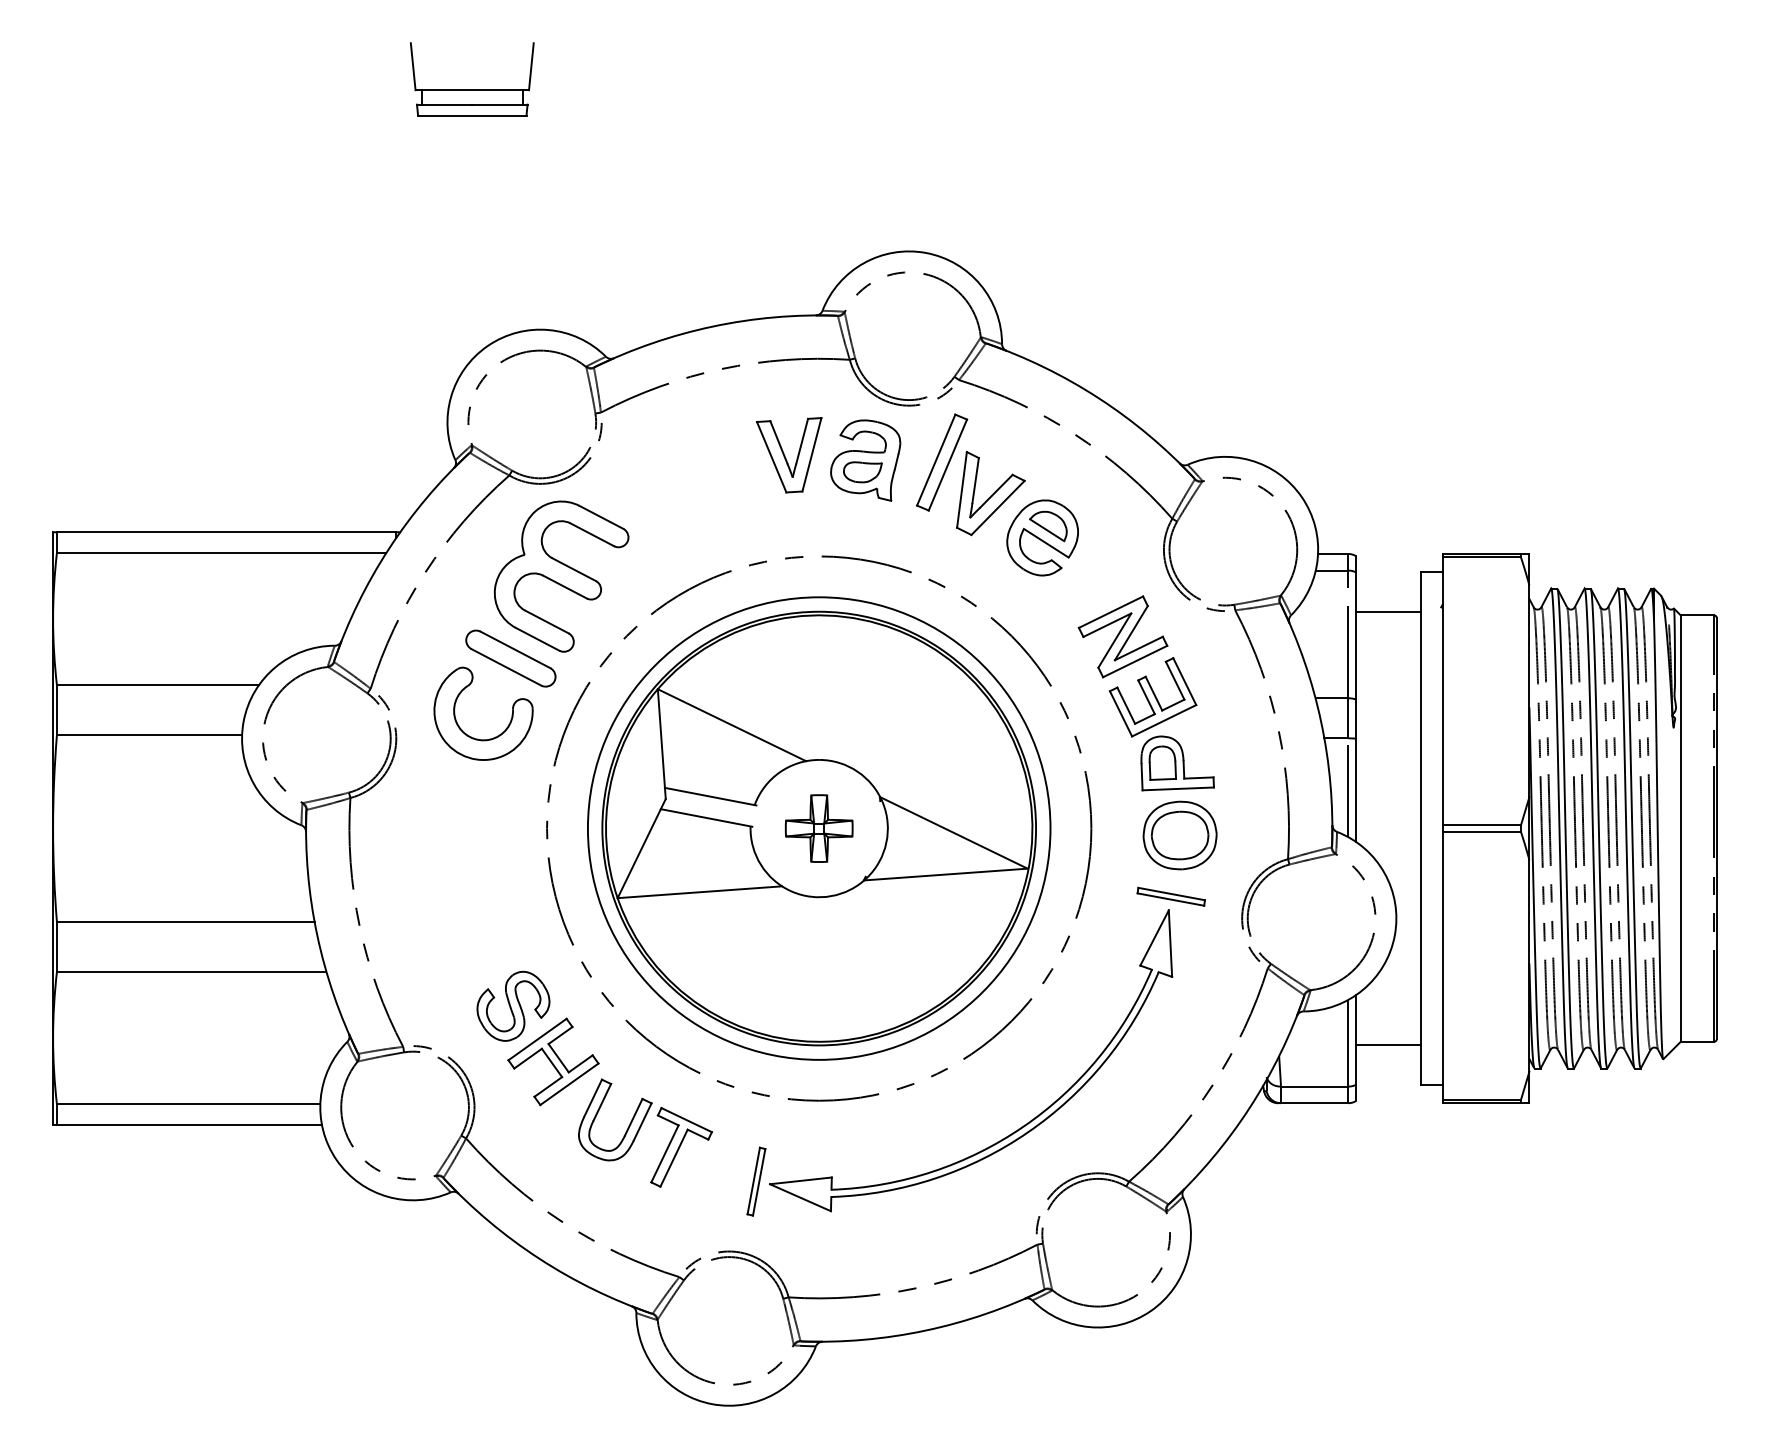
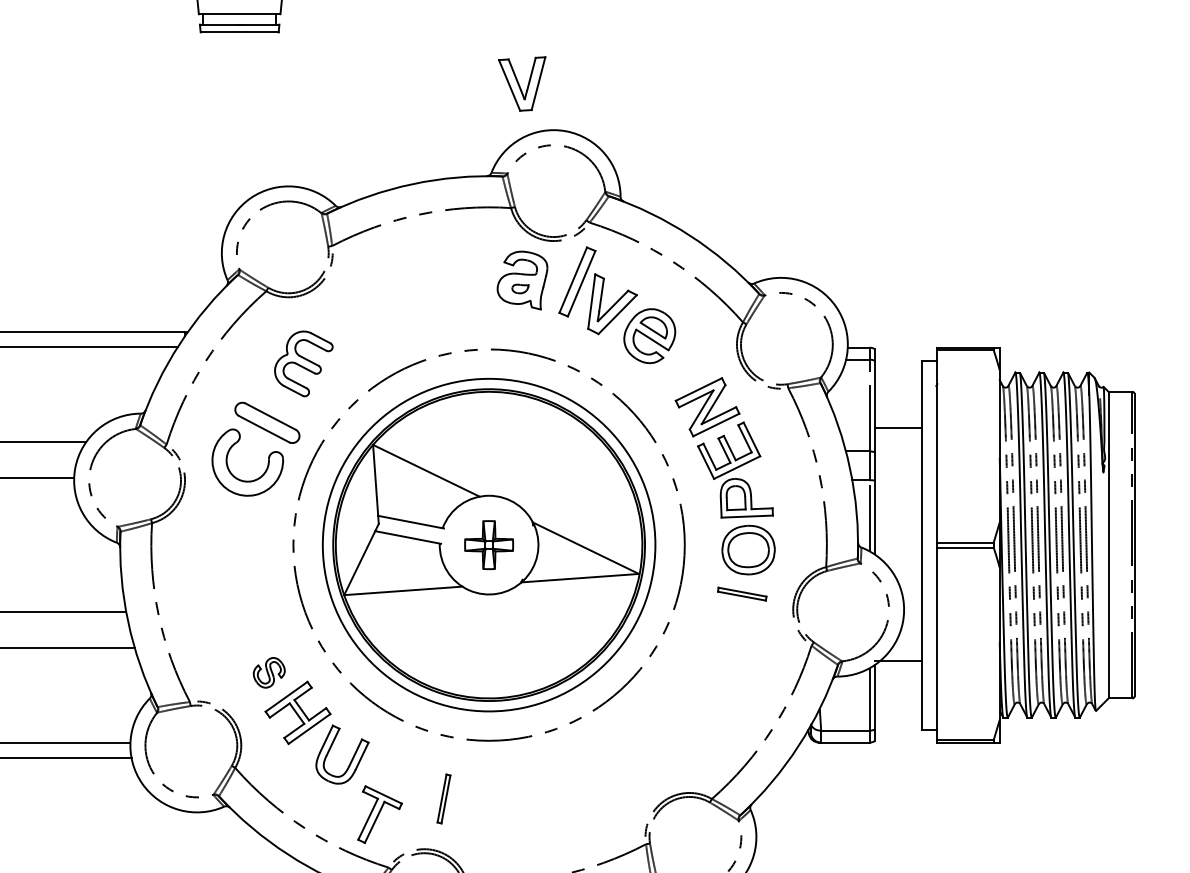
part: (789, 455) -> (522, 84), moved
part: (862, 472) -> (520, 289), size x0.6
part: (561, 576) -> (303, 363), size x0.6
line: (1387, 611) -> (897, 427), moved
part: (513, 1005) -> (269, 672), size x0.6
line: (1387, 1045) -> (897, 661), moved
part: (1018, 1128) -> (632, 760), removed
part: (681, 1147) -> (380, 814), moved

